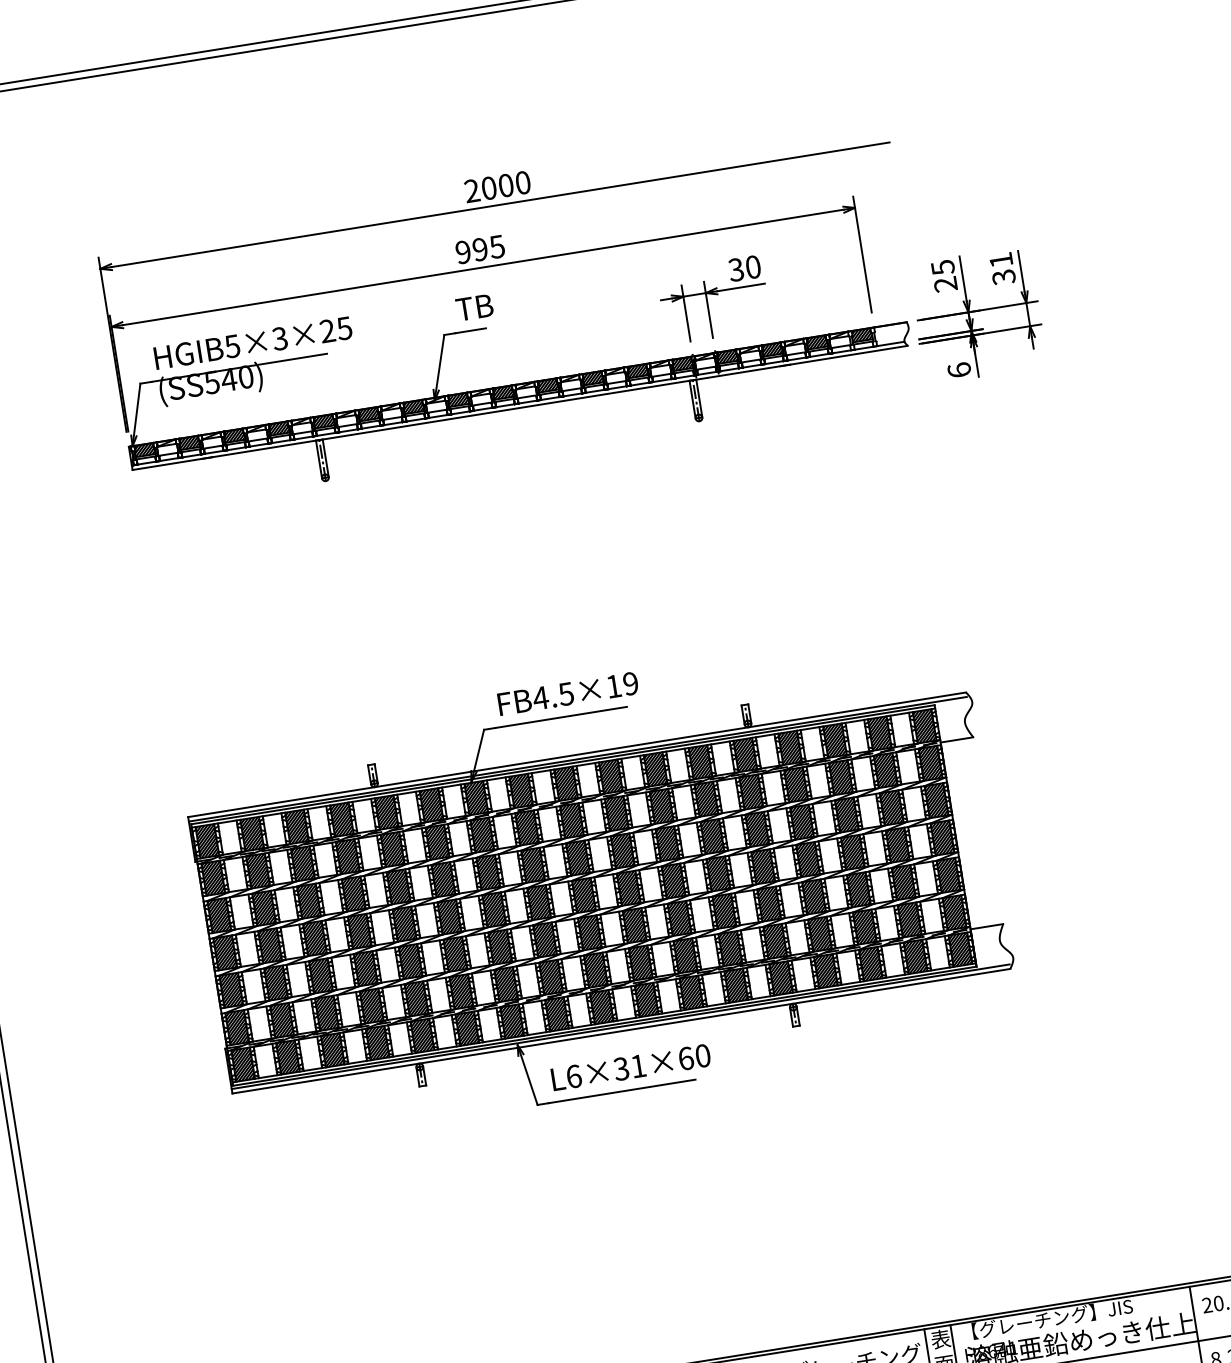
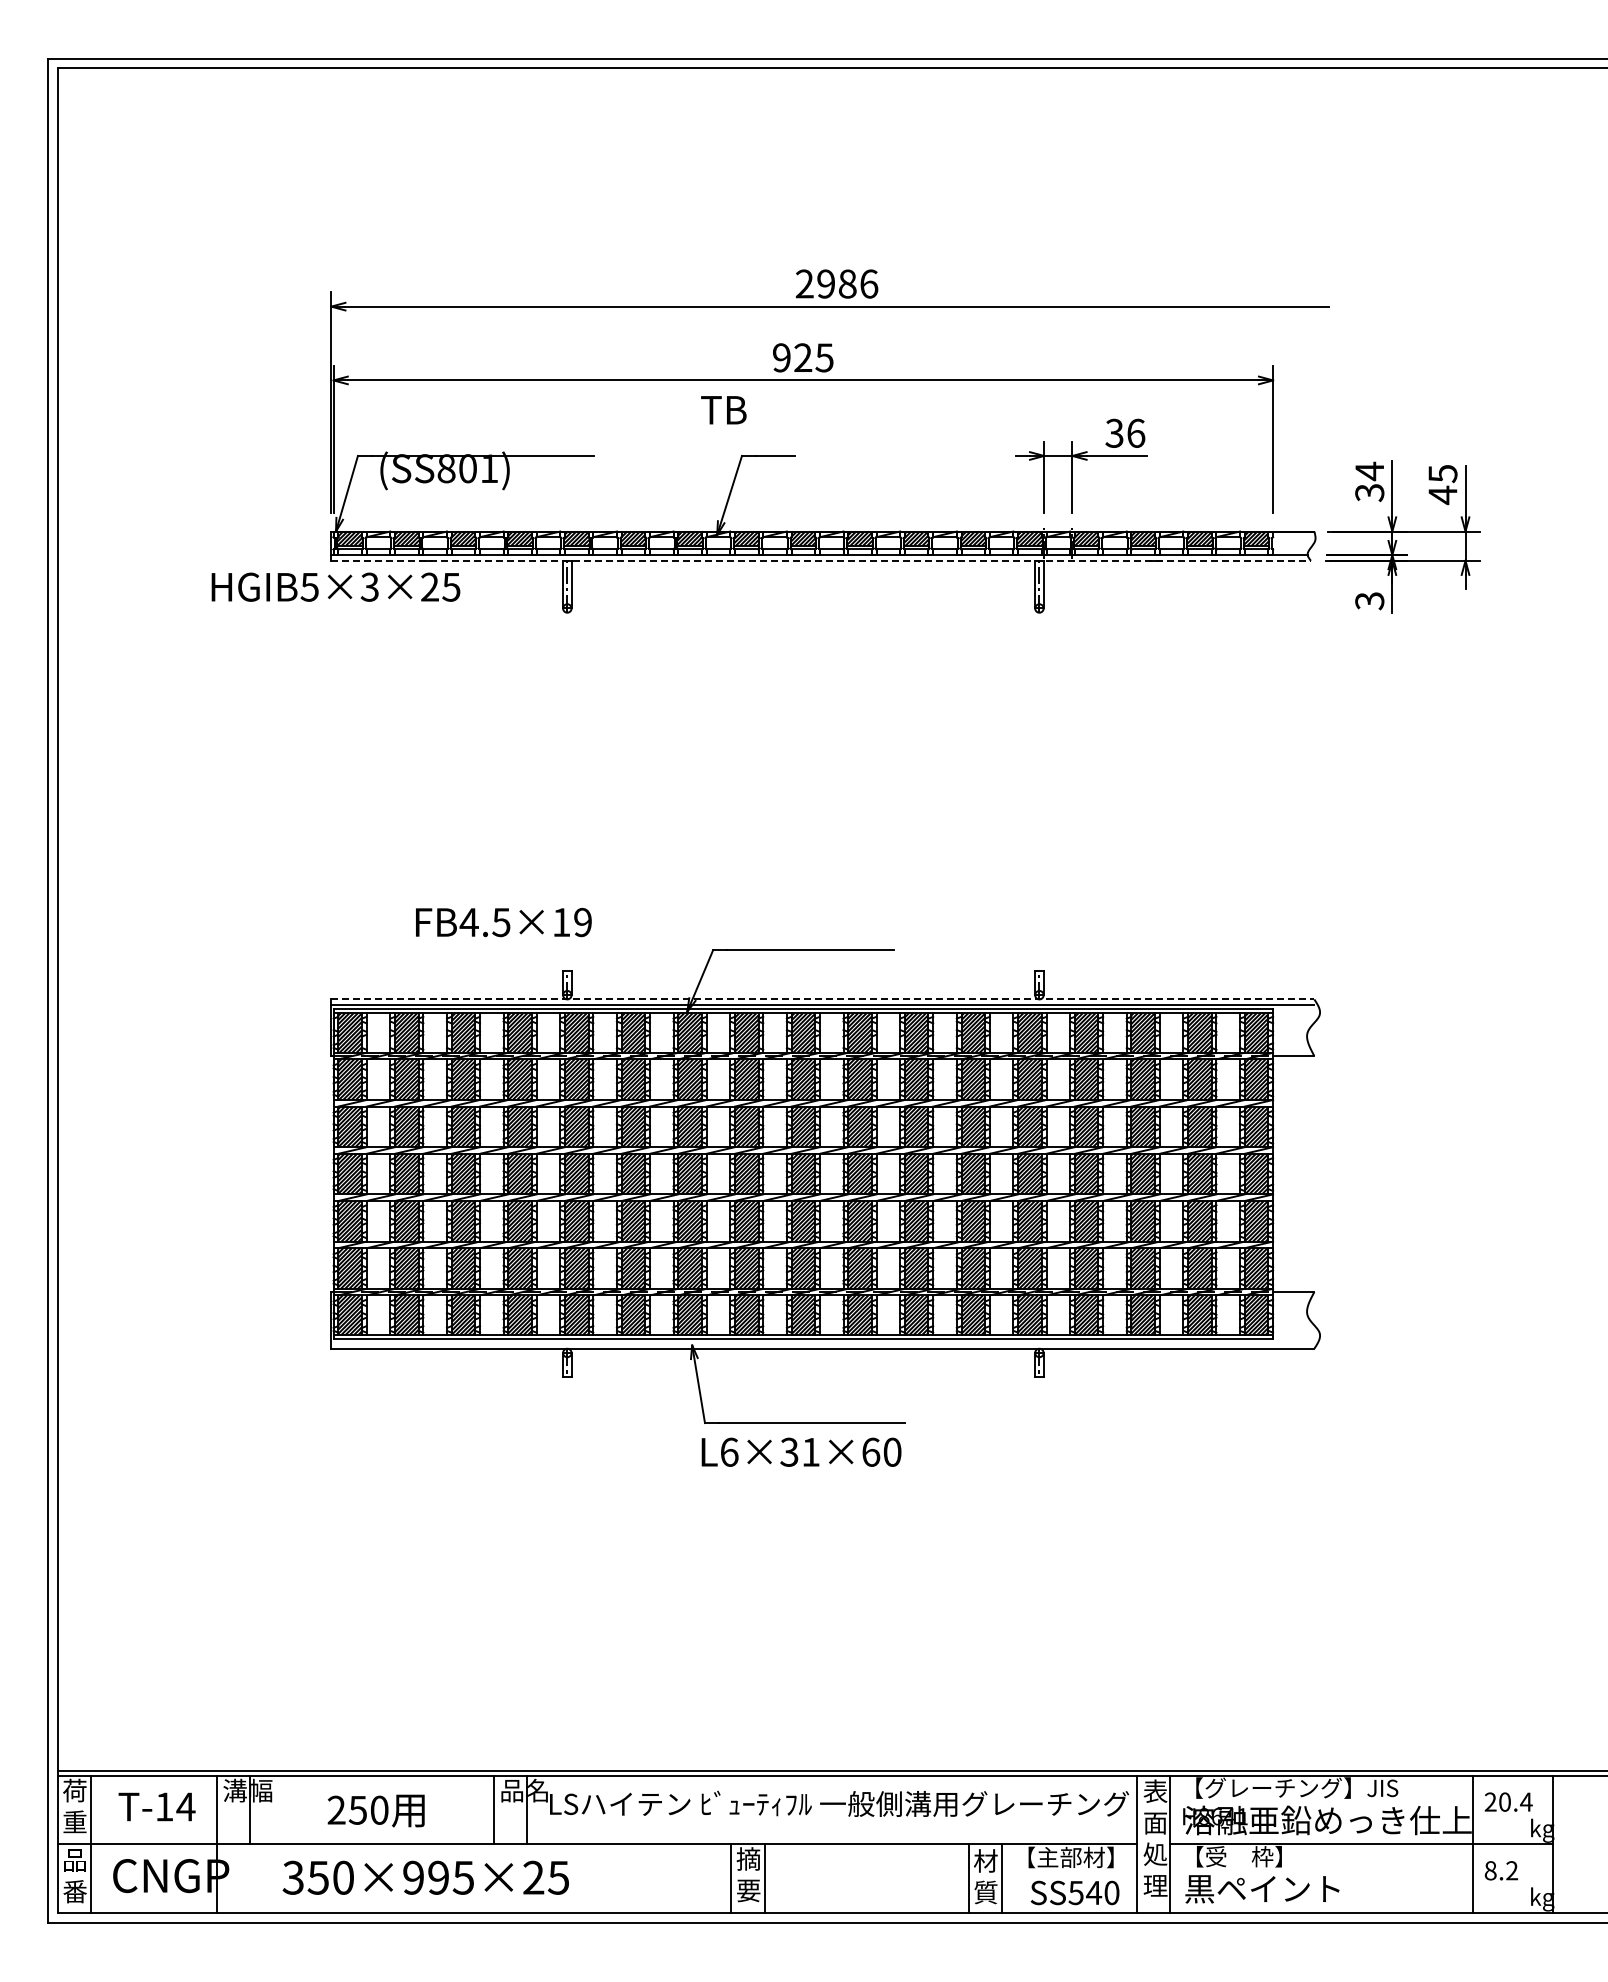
text: (505, 185) -> (847, 283), 2000 -> 2986
text: (480, 249) -> (803, 357), 995 -> 925
text: (753, 266) -> (1136, 432), 30 -> 36
text: (1002, 269) -> (1442, 485), 31 -> 45
text: (944, 275) -> (1369, 481), 25 -> 34
text: (474, 307) -> (723, 410), moved
text: (252, 342) -> (335, 586), moved
text: (959, 370) -> (1369, 601), 6 -> 3
text: (228, 379) -> (467, 468), (SS540) -> (SS801)
line: (520, 407) -> (821, 560), solid -> dashed
text: (567, 693) -> (503, 922), moved
line: (576, 754) -> (822, 999), solid -> dashed
line: (620, 1027) -> (822, 1343), removed
text: (630, 1066) -> (801, 1451), moved

